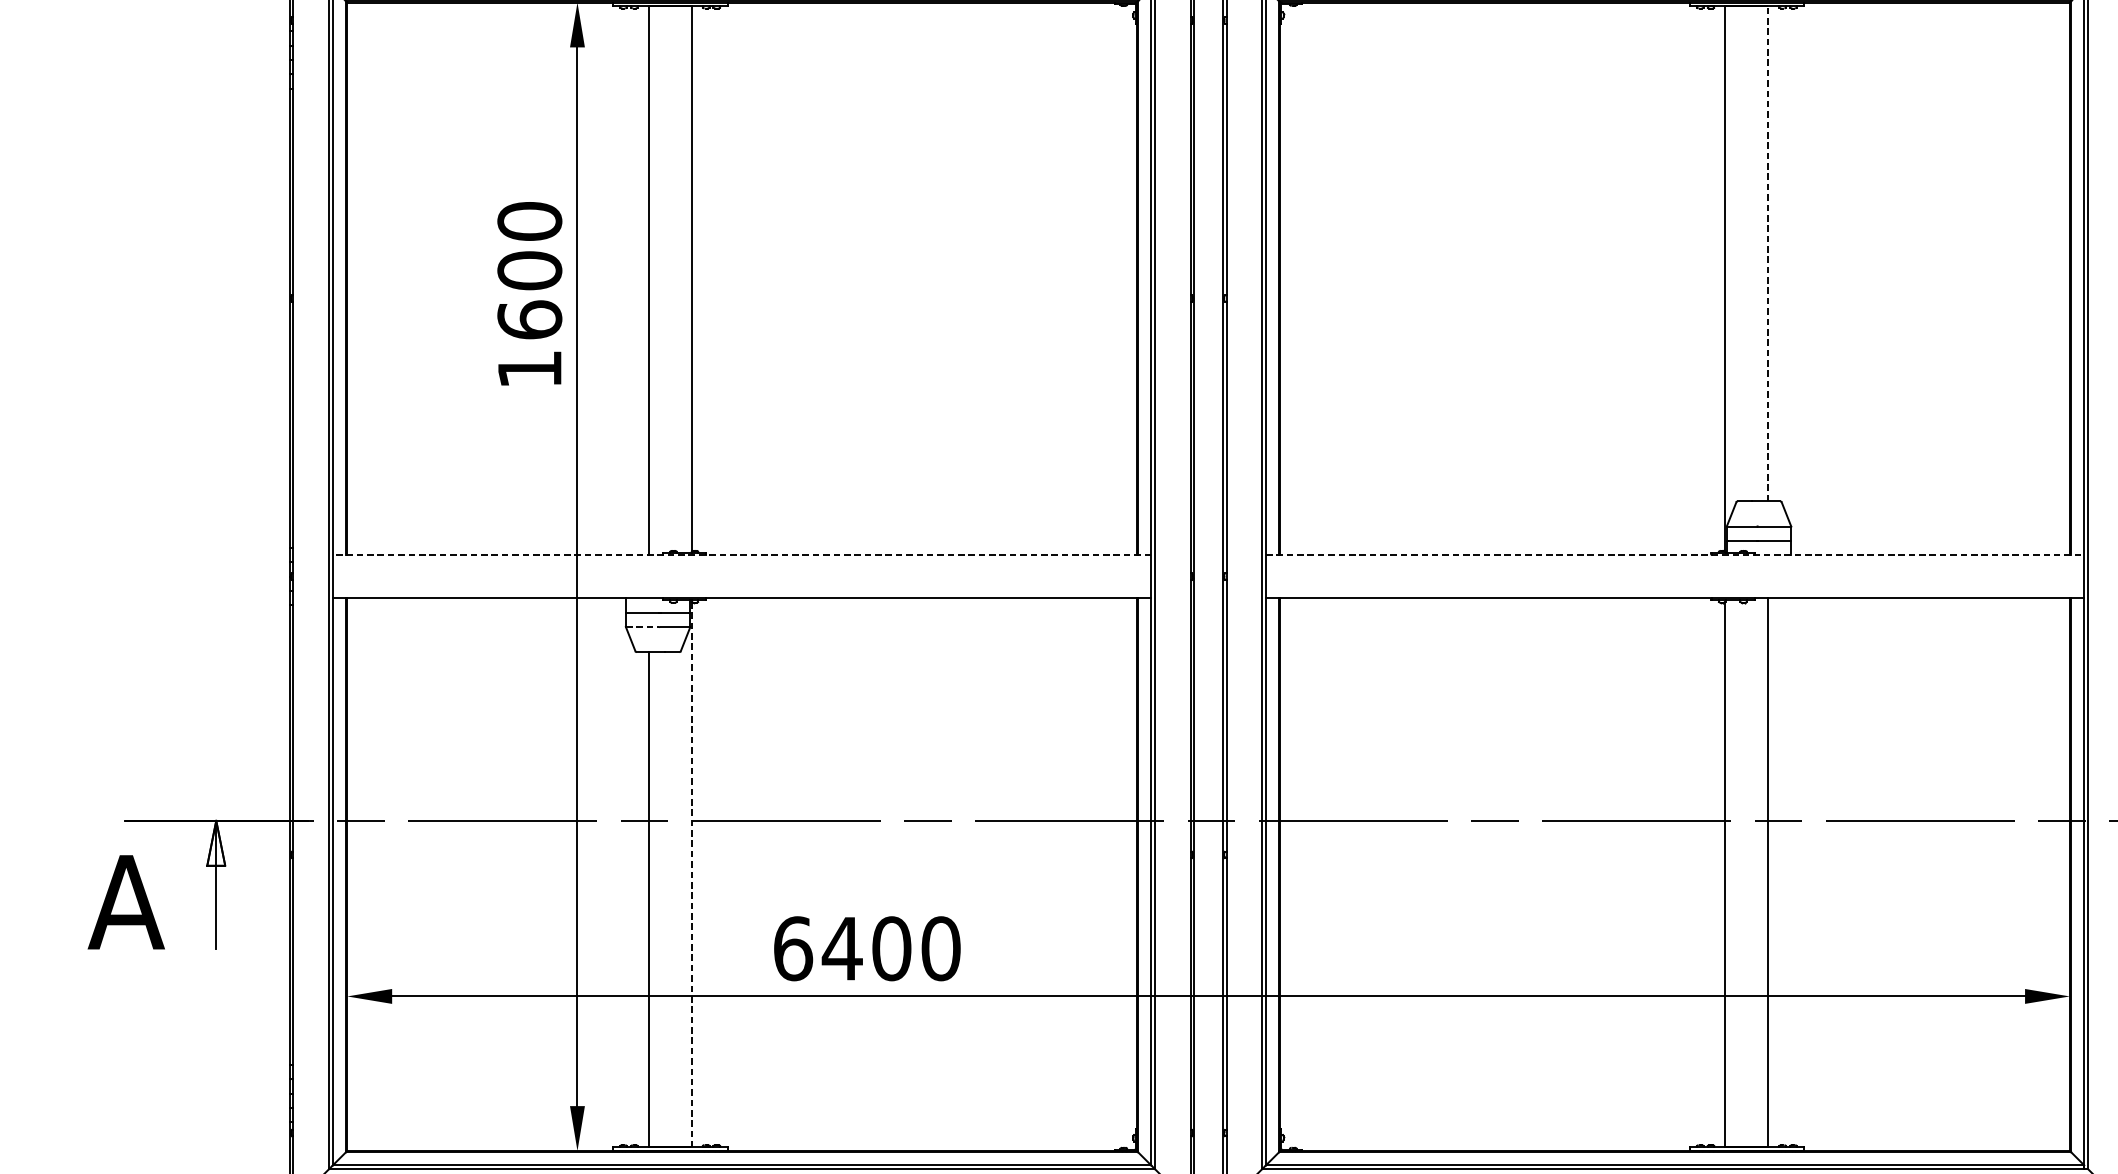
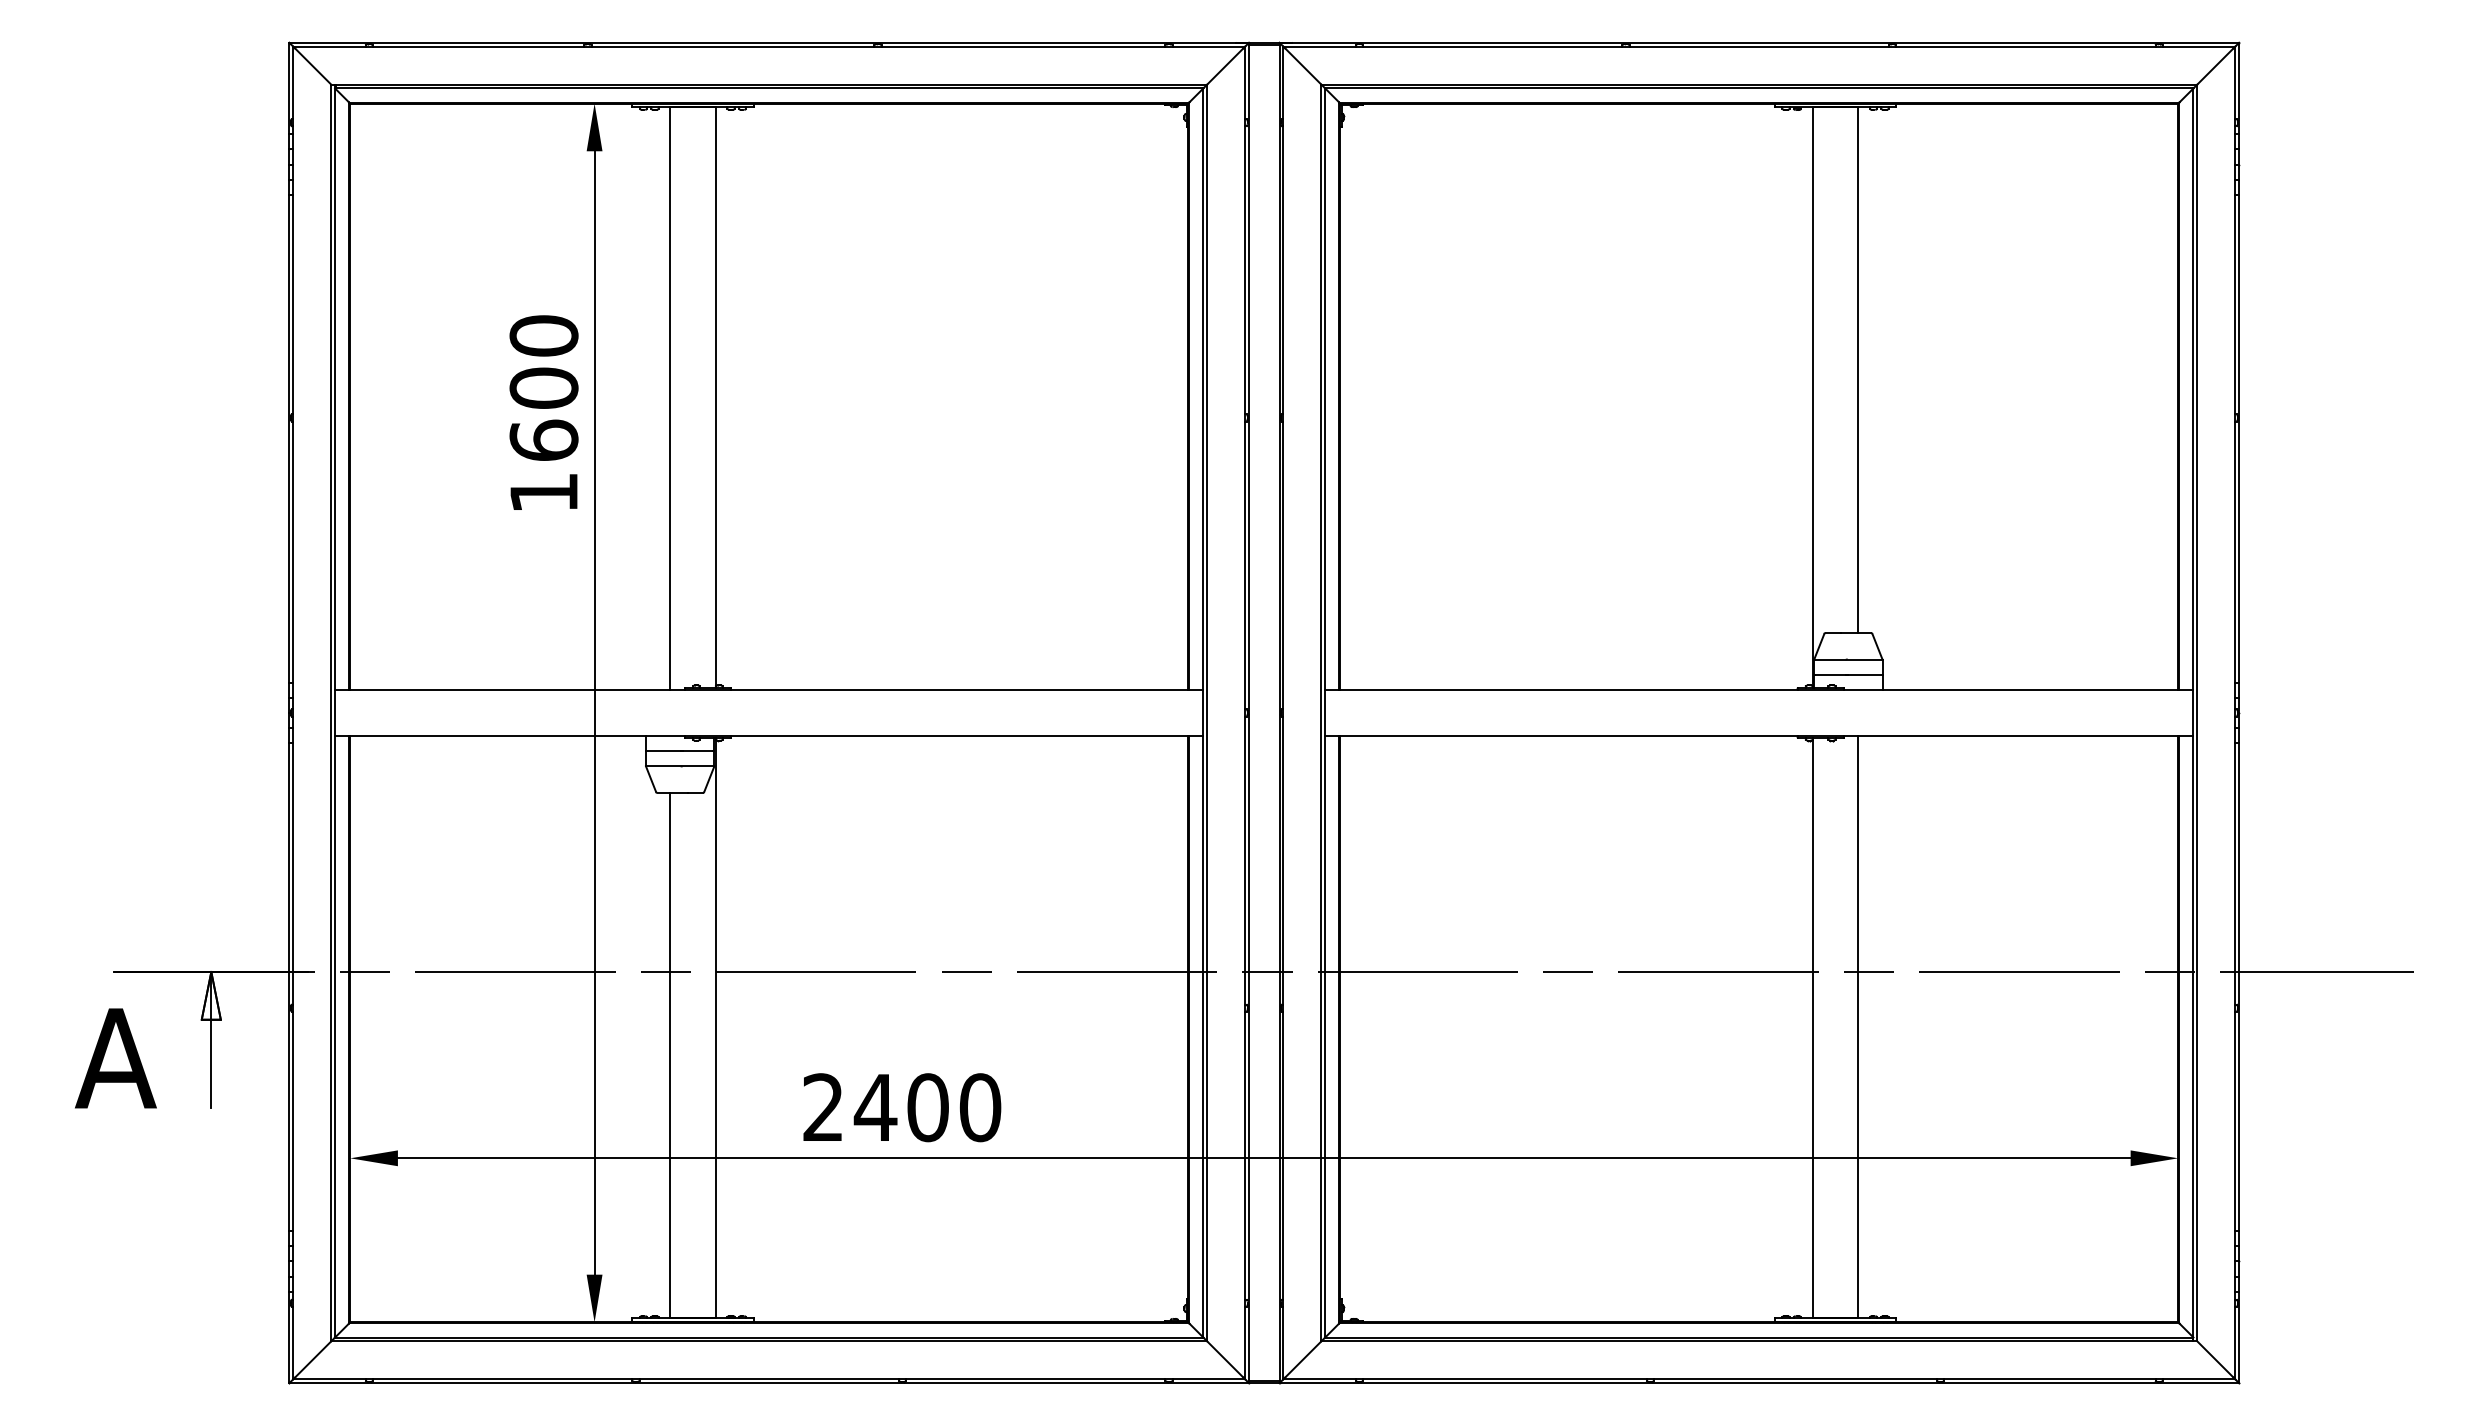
line: (1768, 254) -> (1858, 370), dashed -> solid
line: (741, 555) -> (768, 690), dashed -> solid
line: (1675, 555) -> (1759, 690), dashed -> solid
line: (642, 627) -> (663, 766), dashed -> solid
line: (691, 875) -> (715, 1029), dashed -> solid
text: (793, 948) -> (823, 1107), 6400 -> 2400

